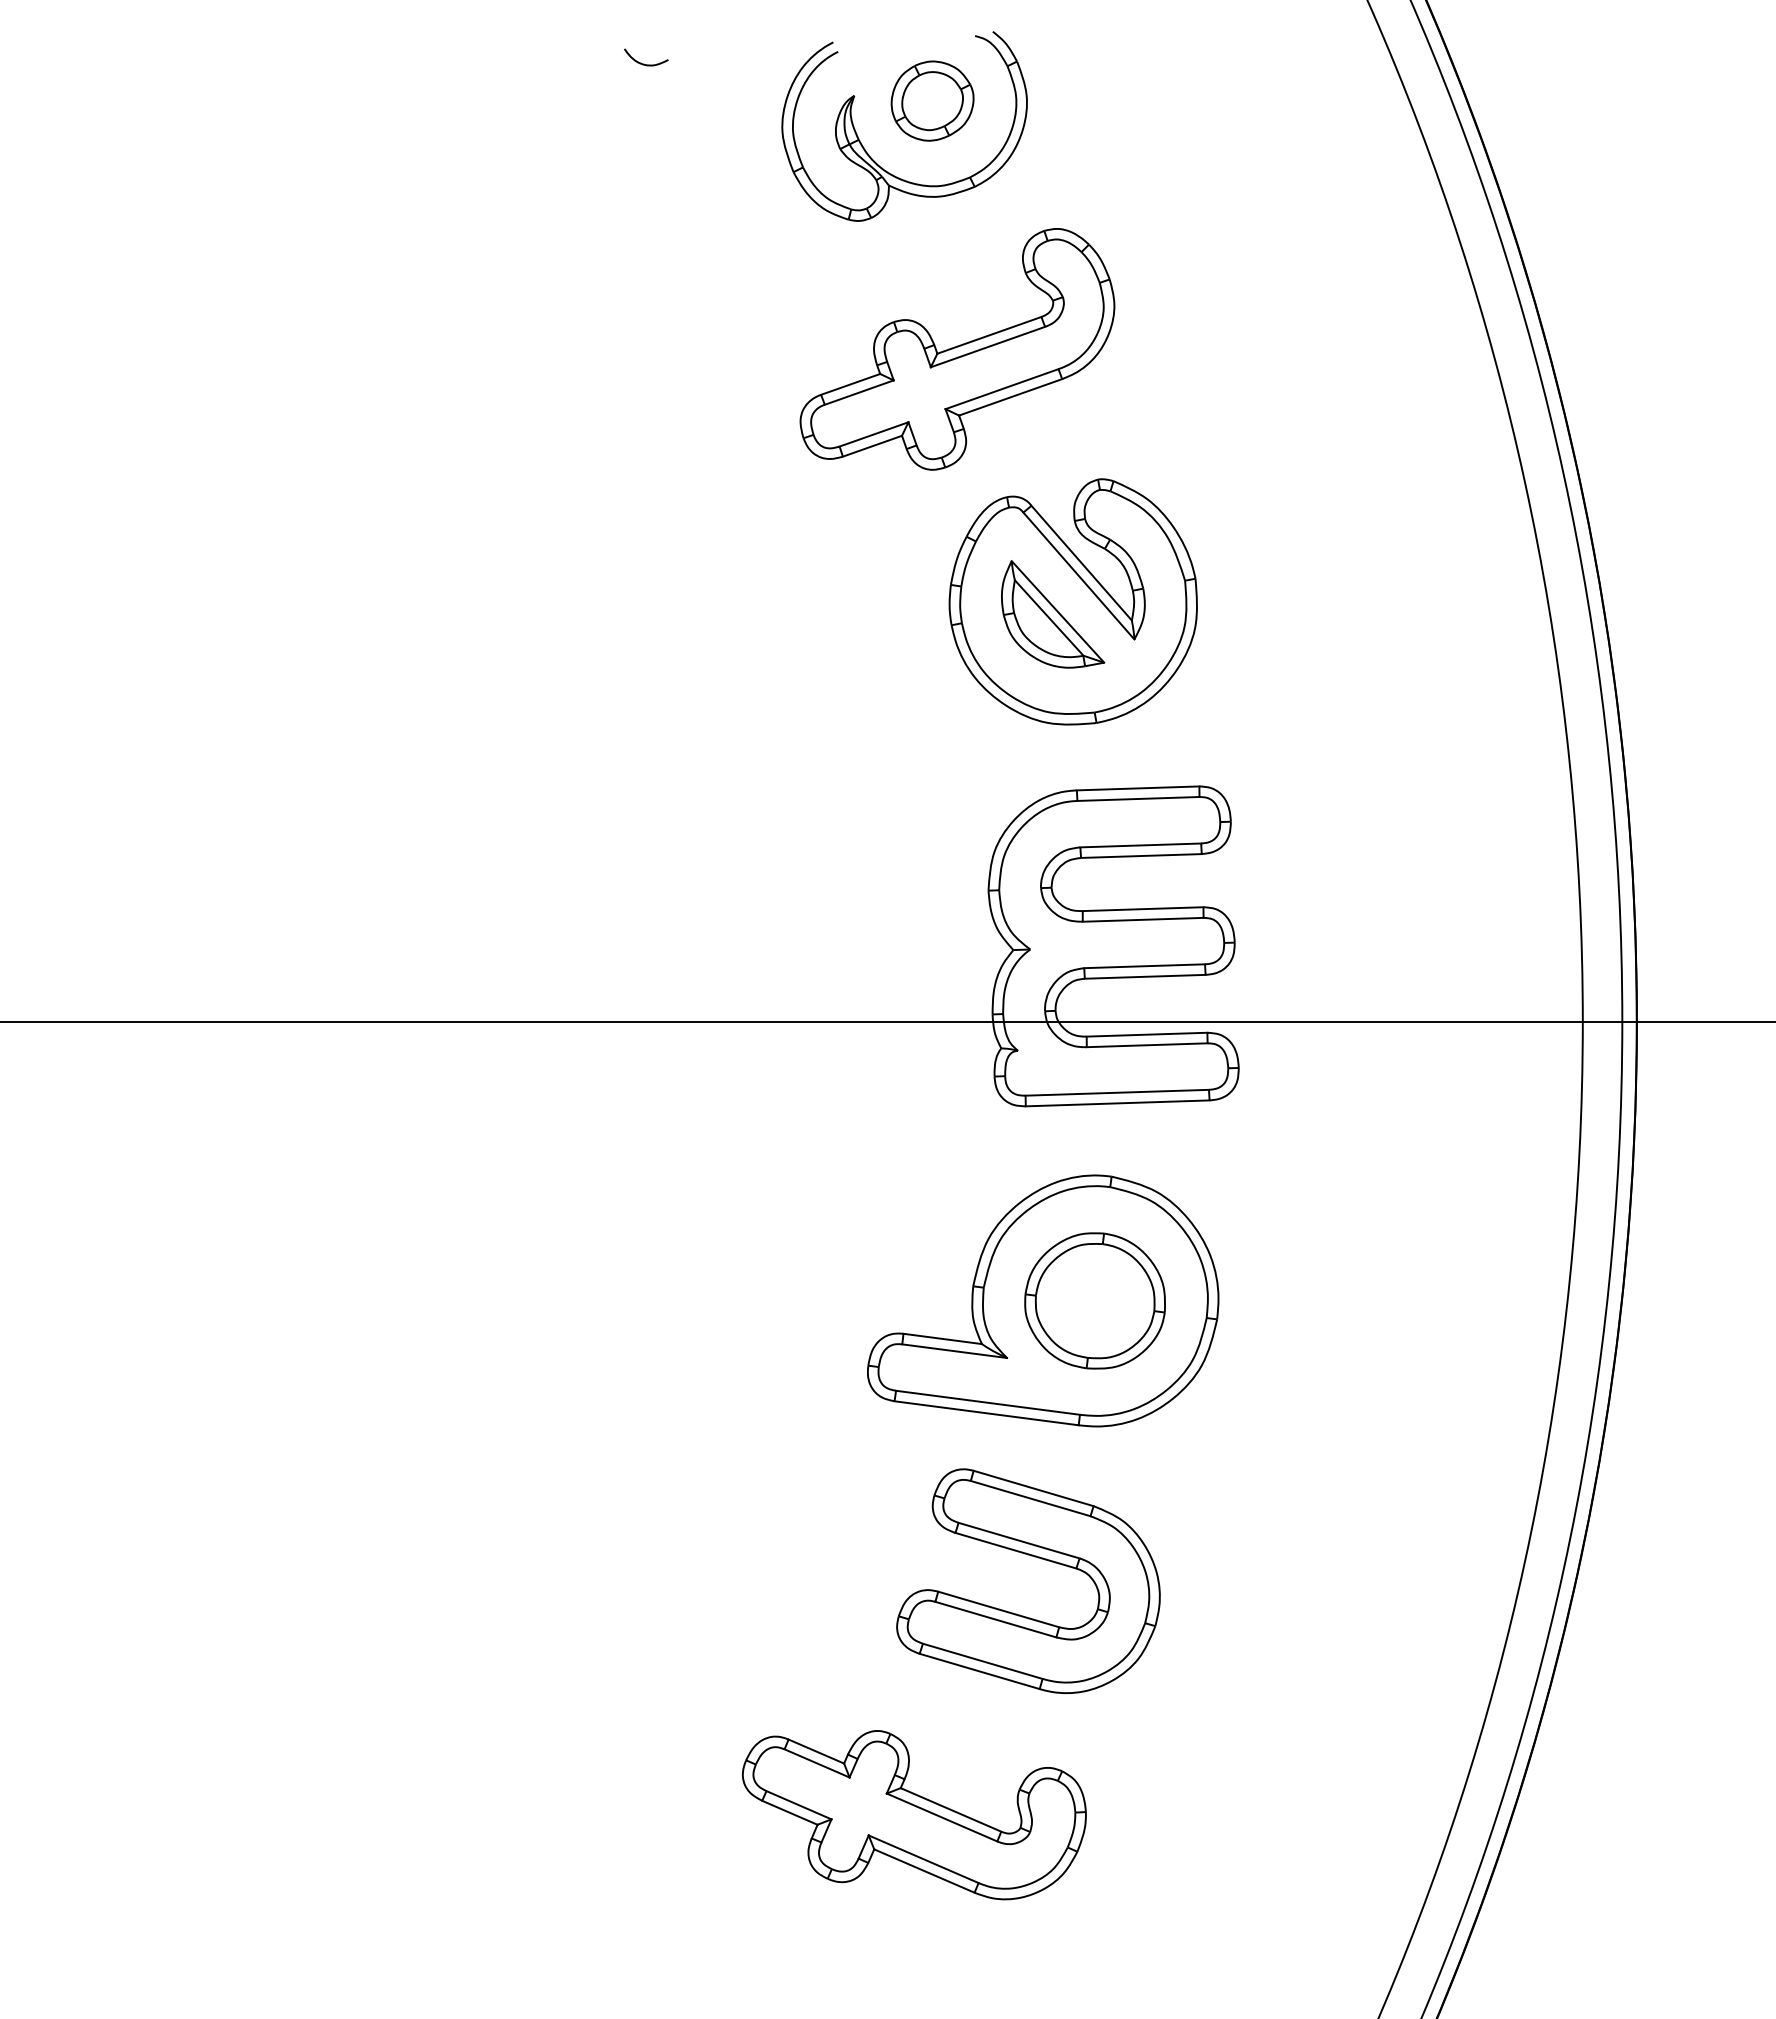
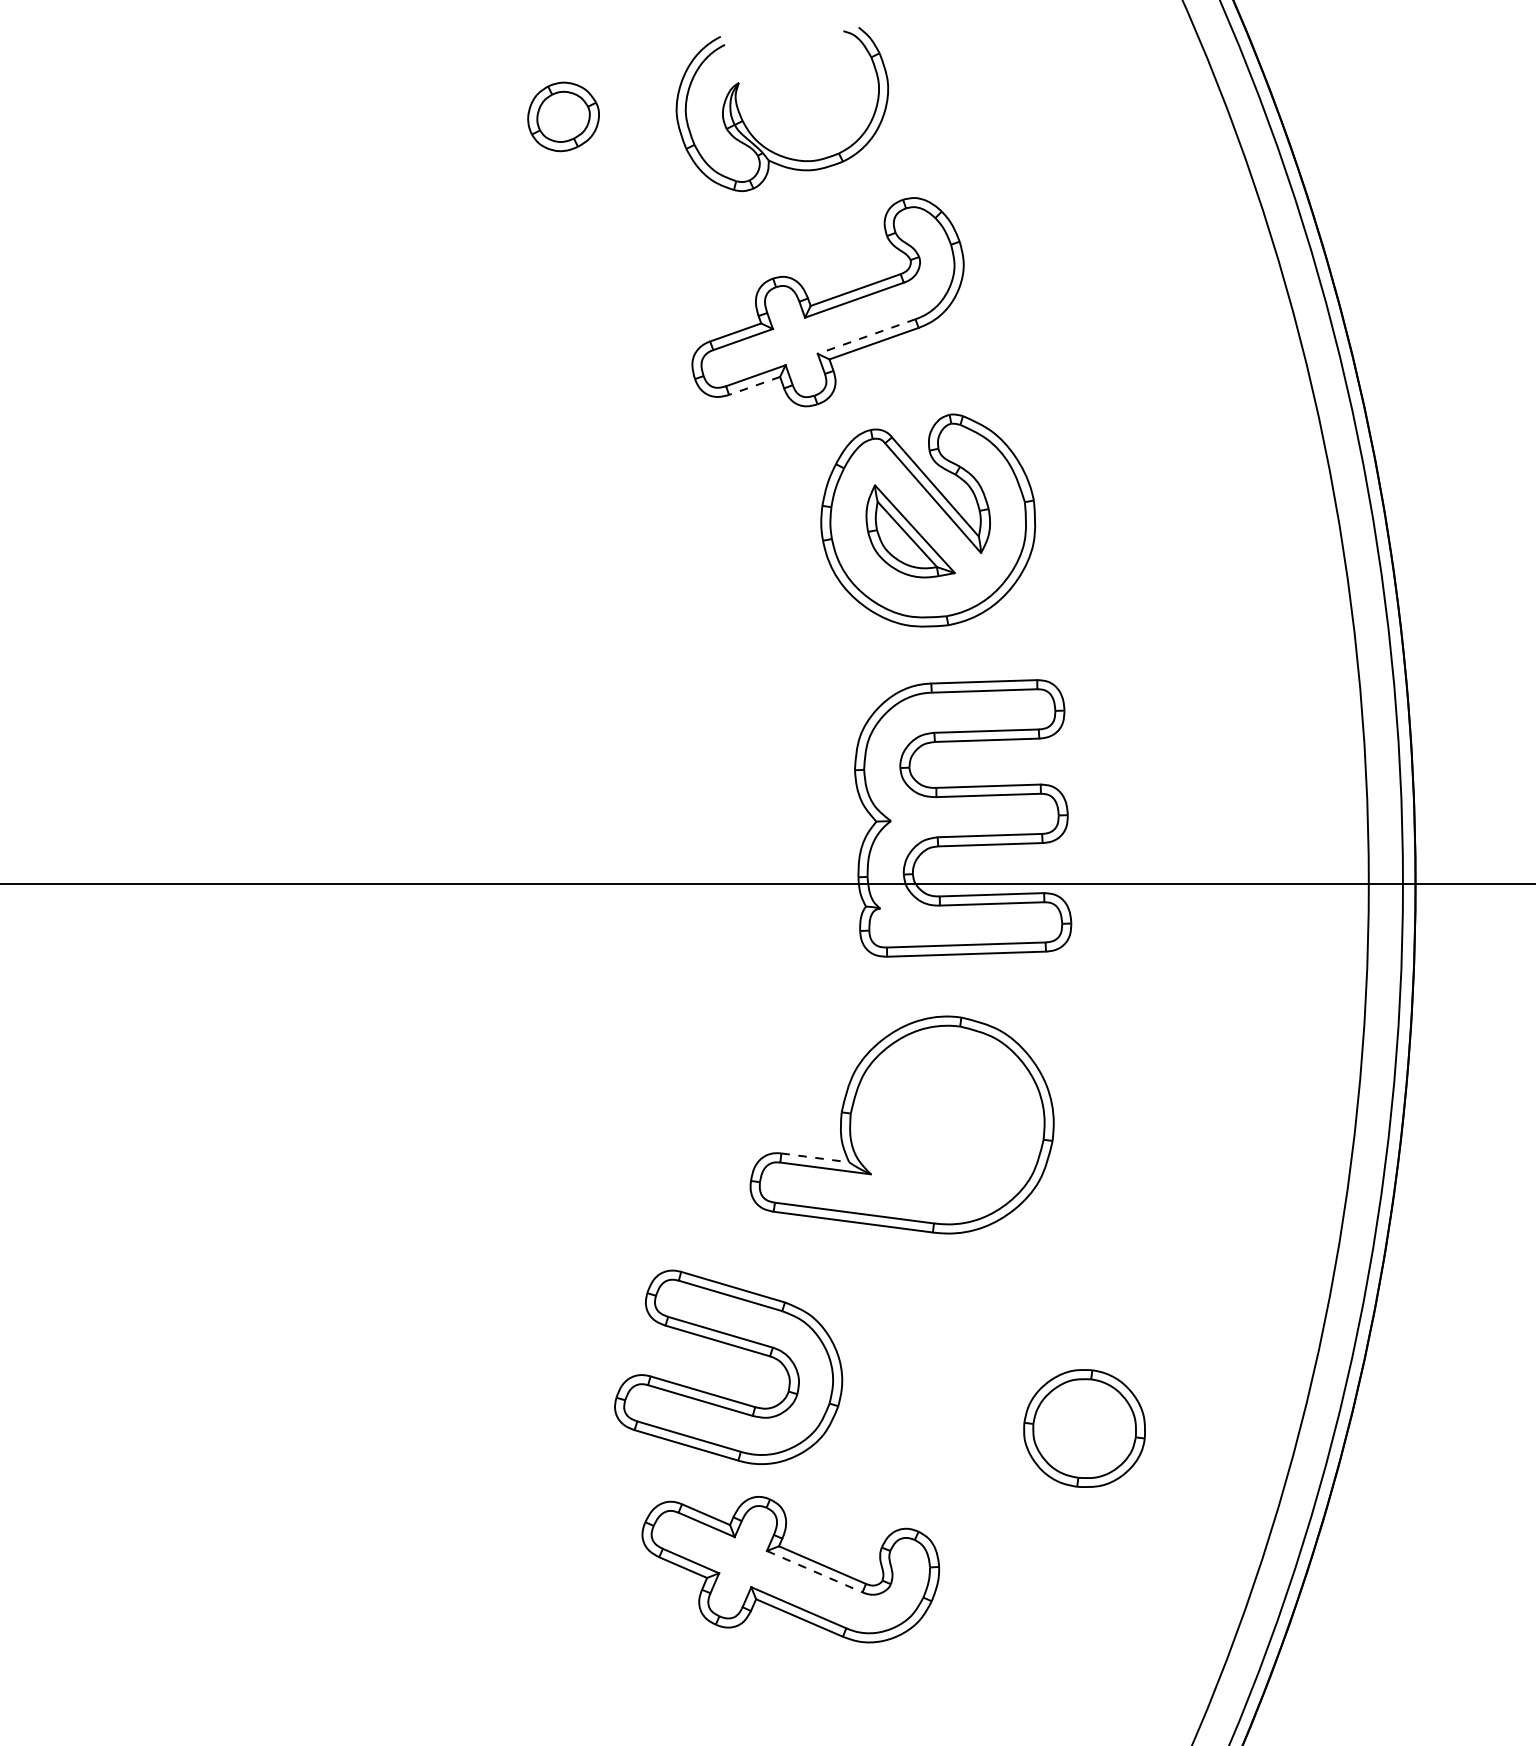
curve: (644, 63) -> (557, 54), removed
part: (932, 100) -> (563, 116), moved
line: (1002, 389) -> (867, 336), solid -> dashed
line: (872, 446) -> (754, 386), solid -> dashed
part: (1094, 1300) -> (1084, 1428), moved
line: (942, 1338) -> (815, 1157), solid -> dashed
part: (1034, 1557) -> (733, 1346), moved
line: (942, 1817) -> (815, 1571), solid -> dashed

